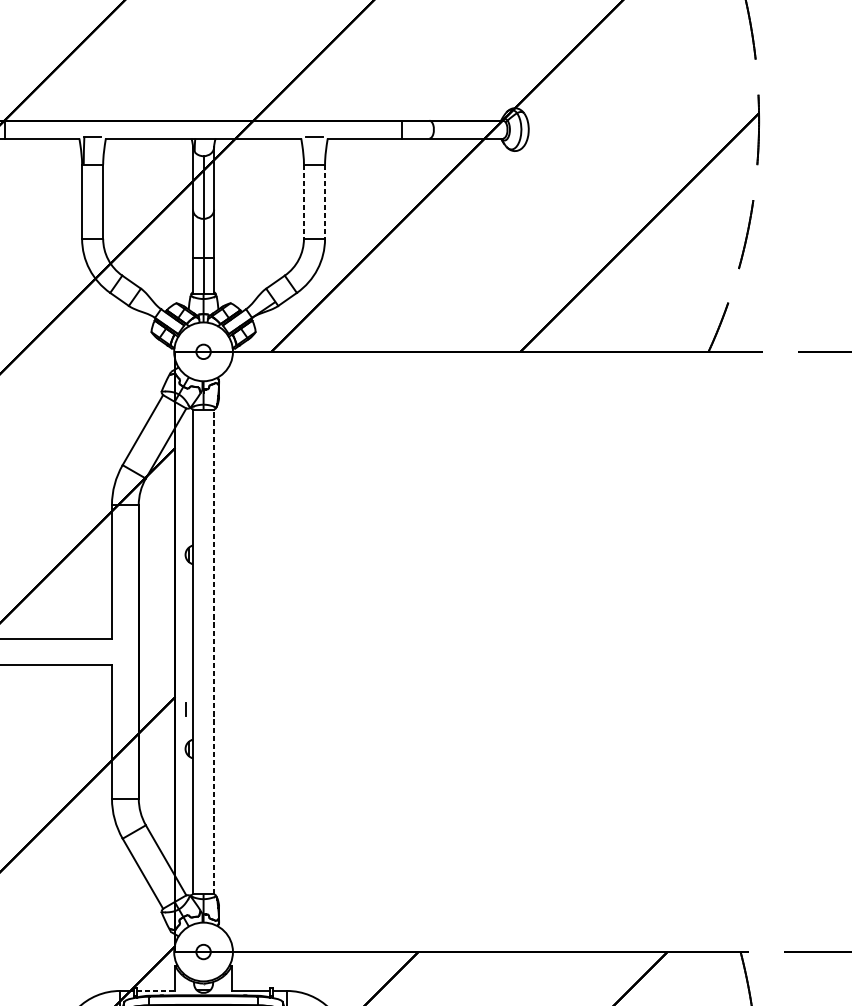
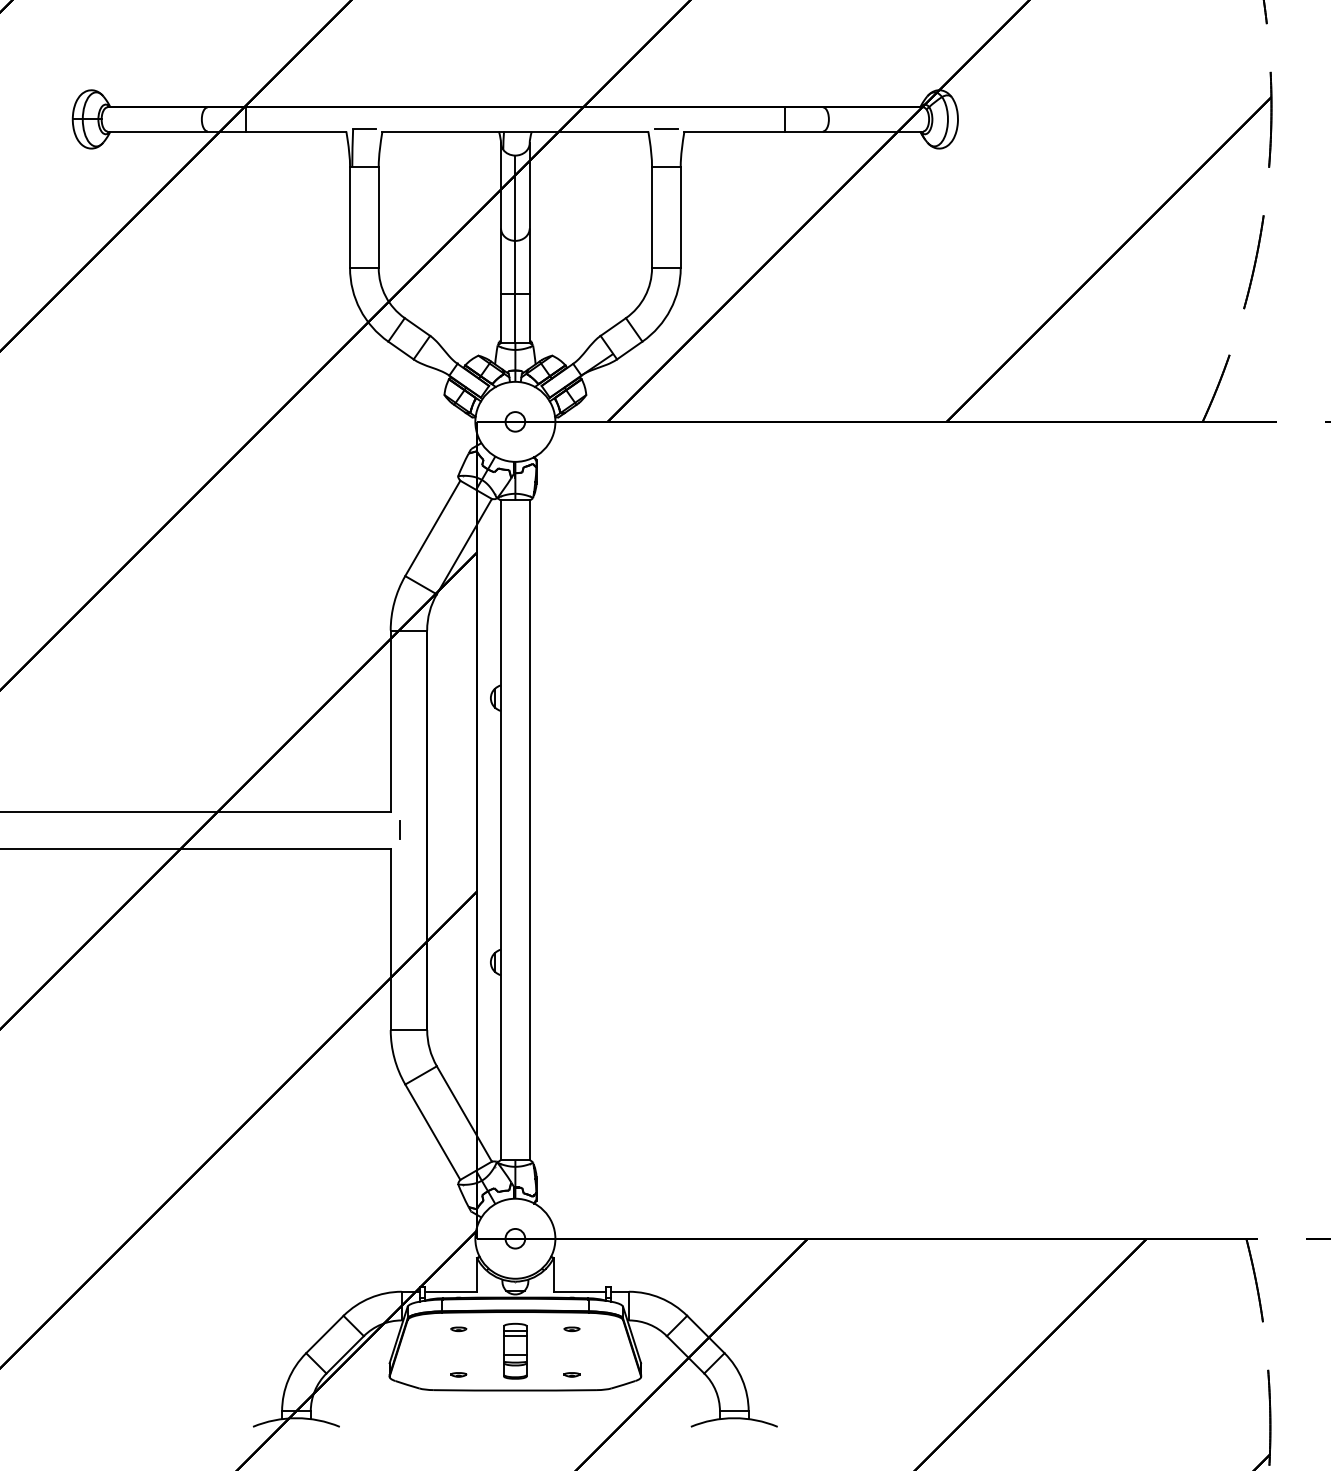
line: (304, 201) -> (652, 217), dashed -> solid
line: (324, 201) -> (680, 217), dashed -> solid
line: (213, 652) -> (529, 830), dashed -> solid
line: (186, 708) -> (399, 829), moved
line: (156, 990) -> (451, 1291), dashed -> solid

